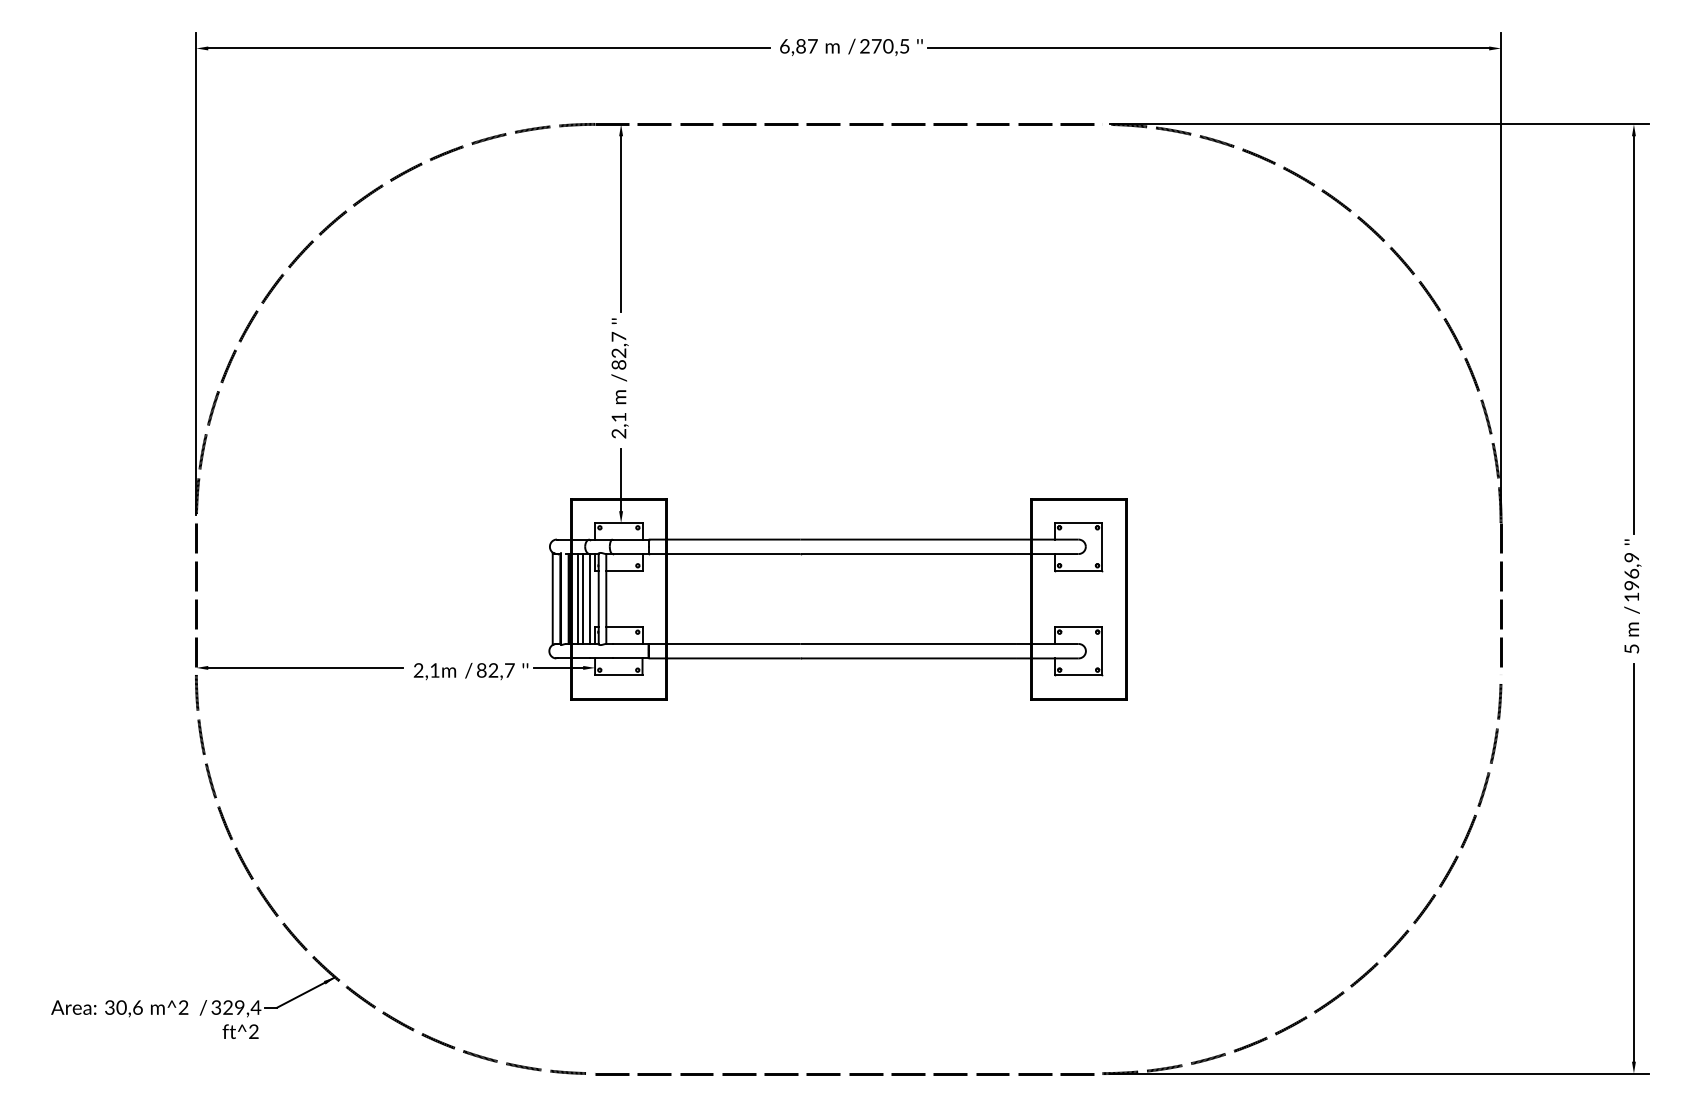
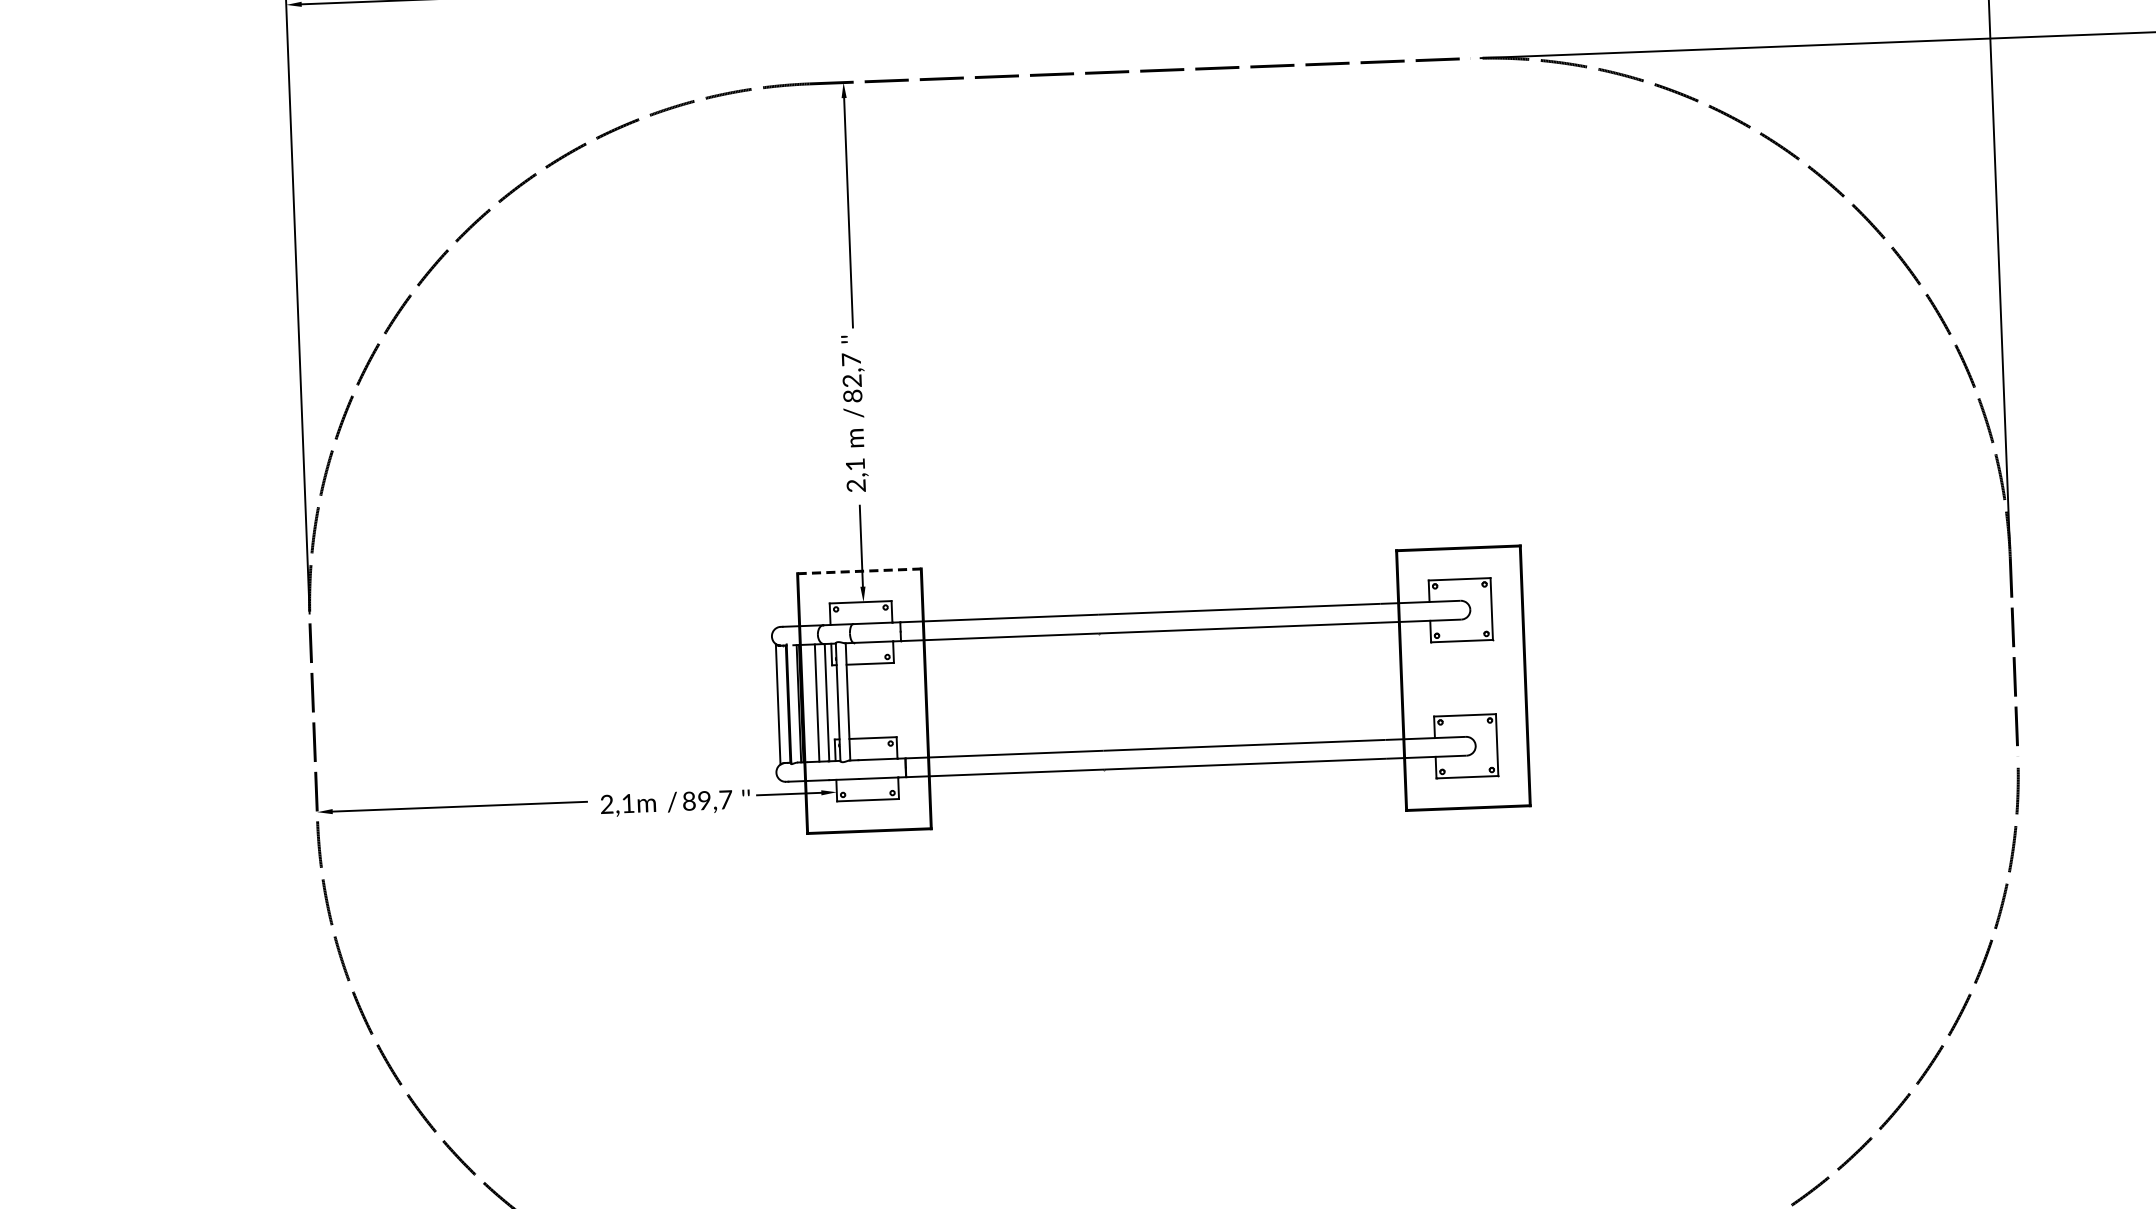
line: (619, 499) -> (860, 571), solid -> dashed
line: (578, 598) -> (811, 702), removed
text: (493, 671) -> (704, 801), 82,7 -> 89,7

